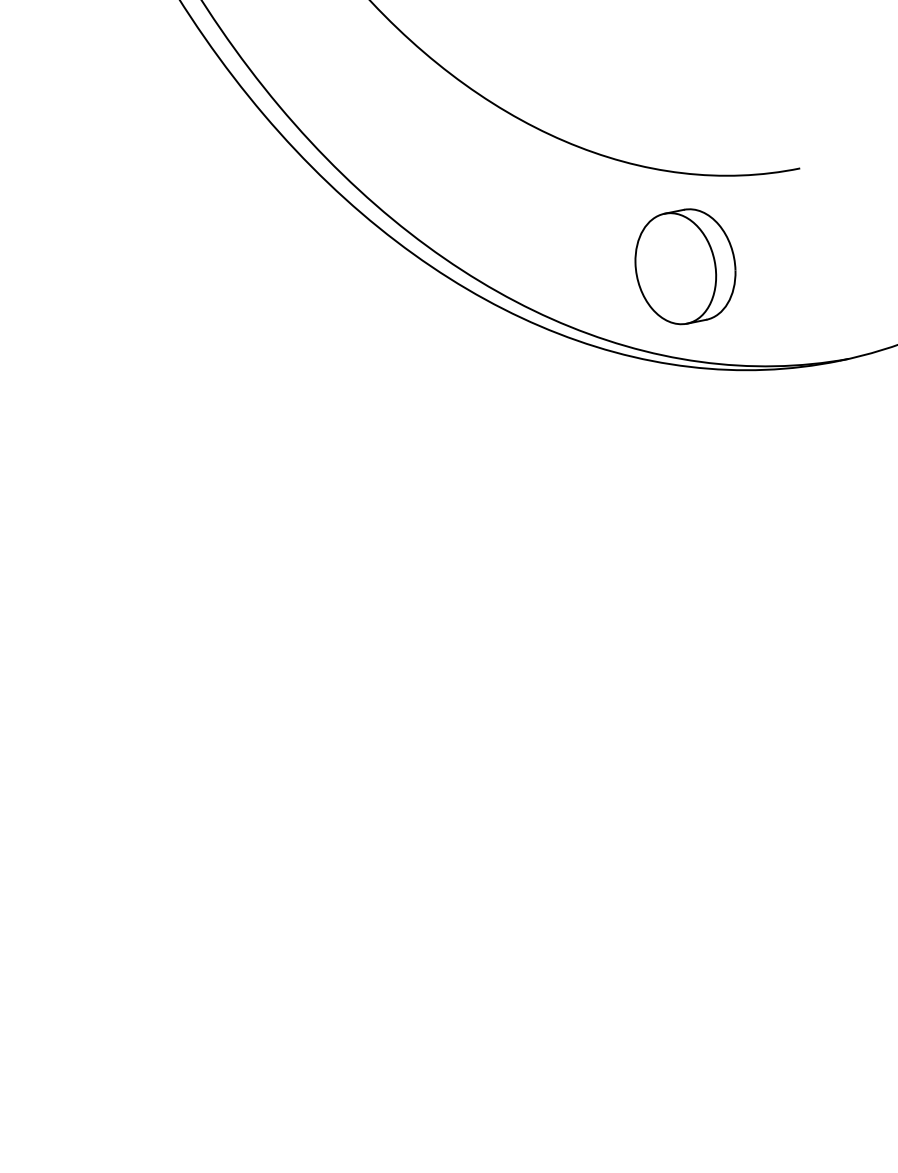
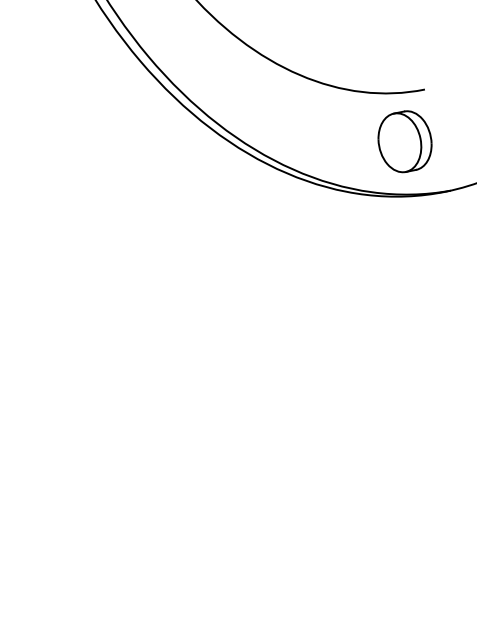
part: (684, 266) -> (404, 141), moved

